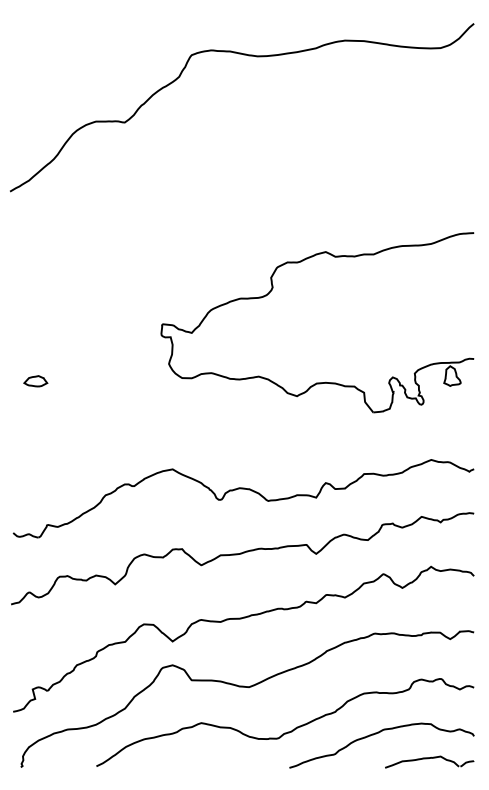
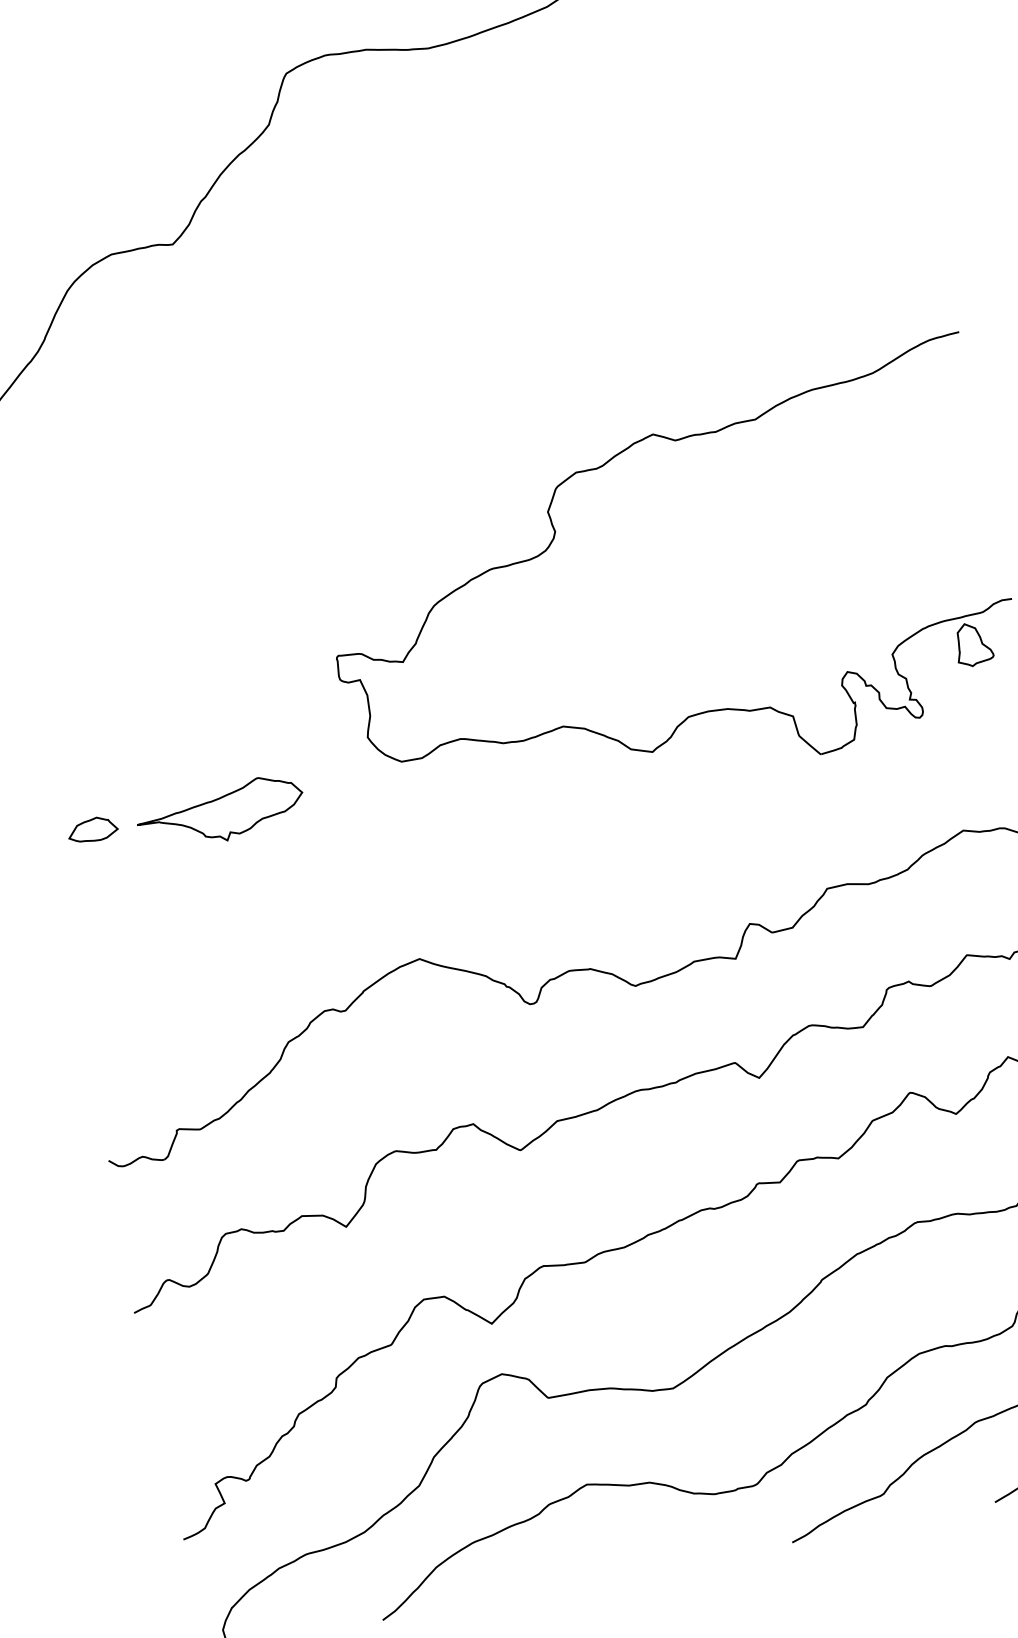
part: (95, 385) -> (221, 813), added

